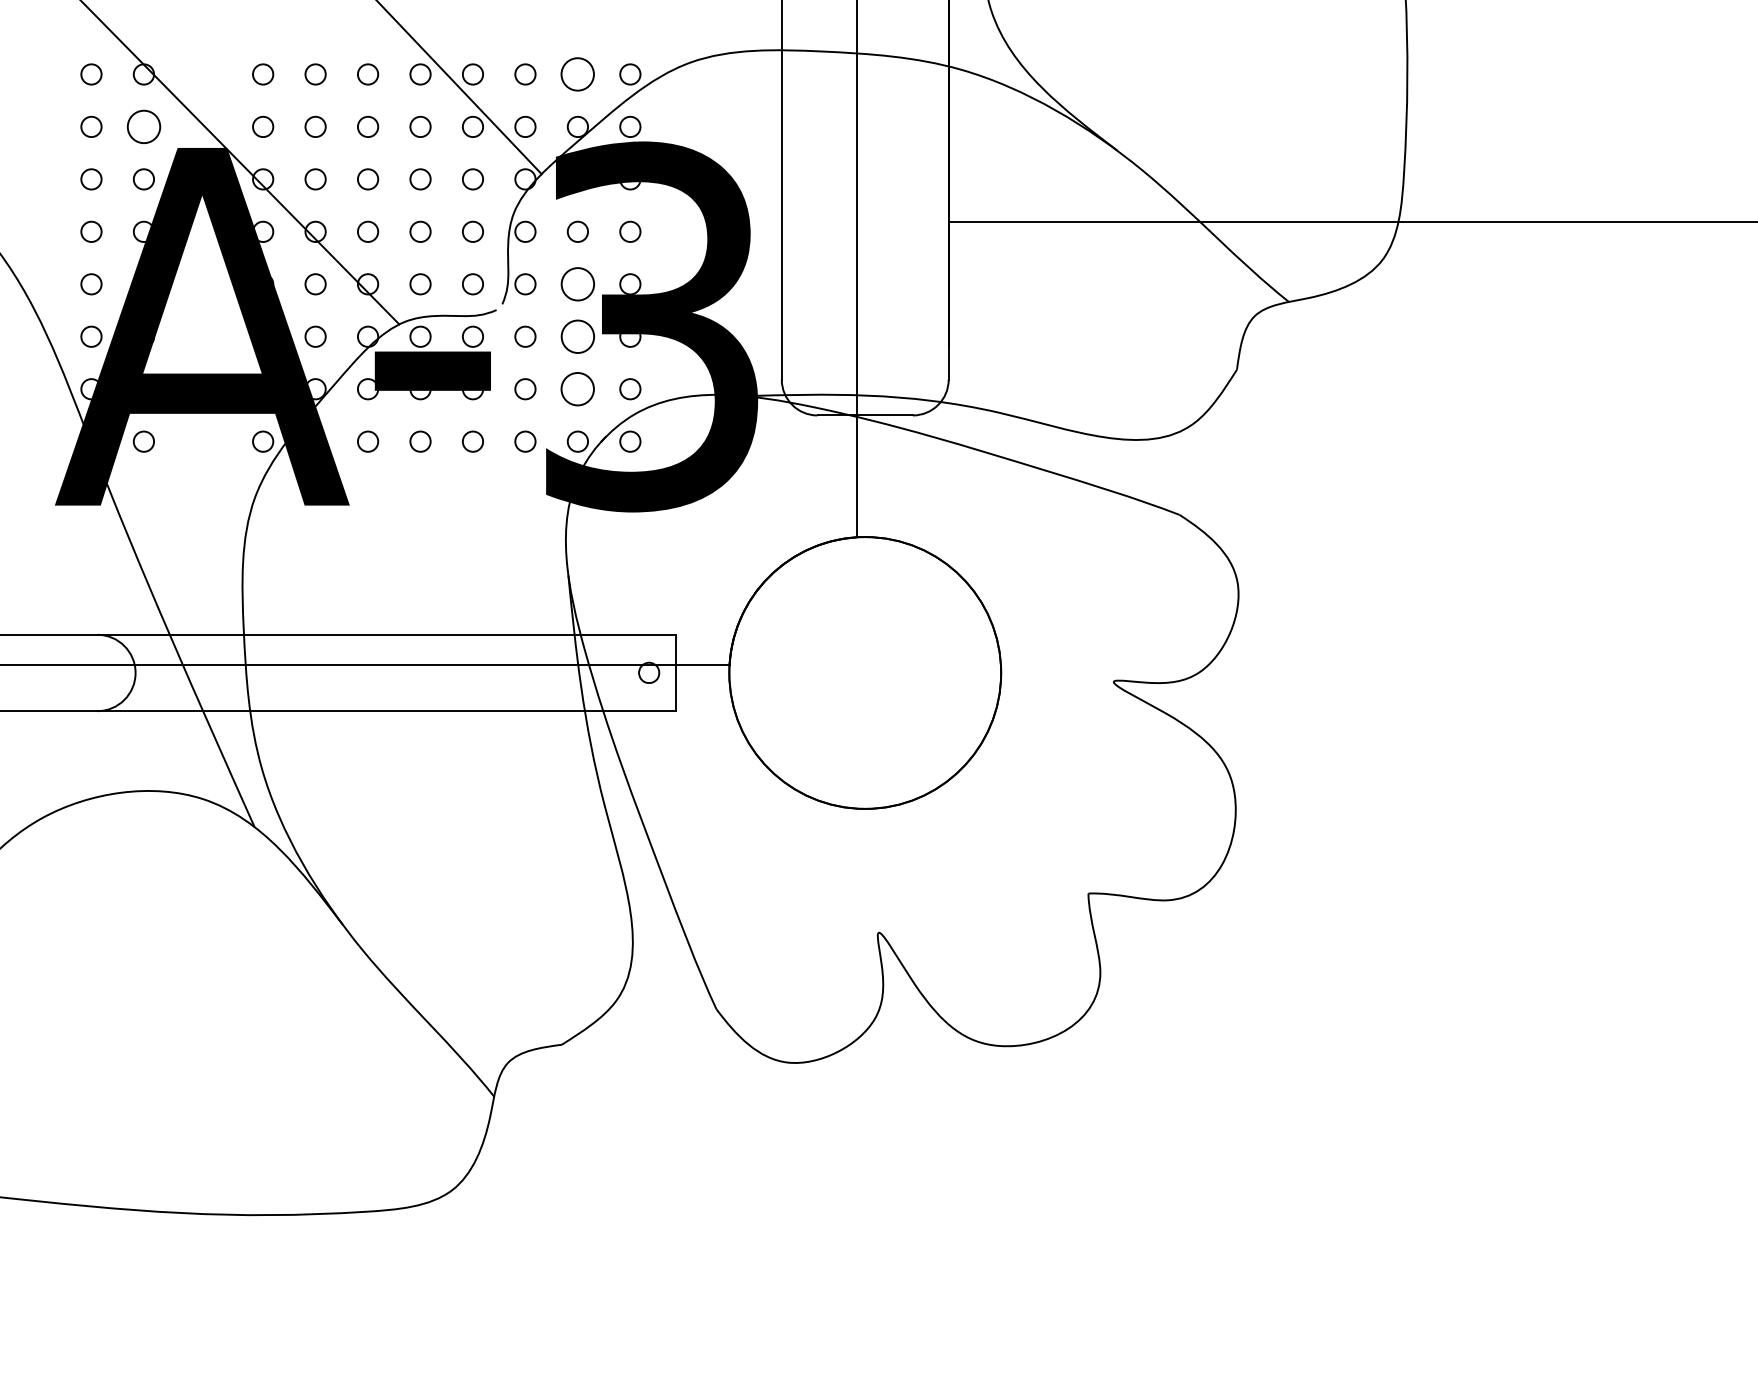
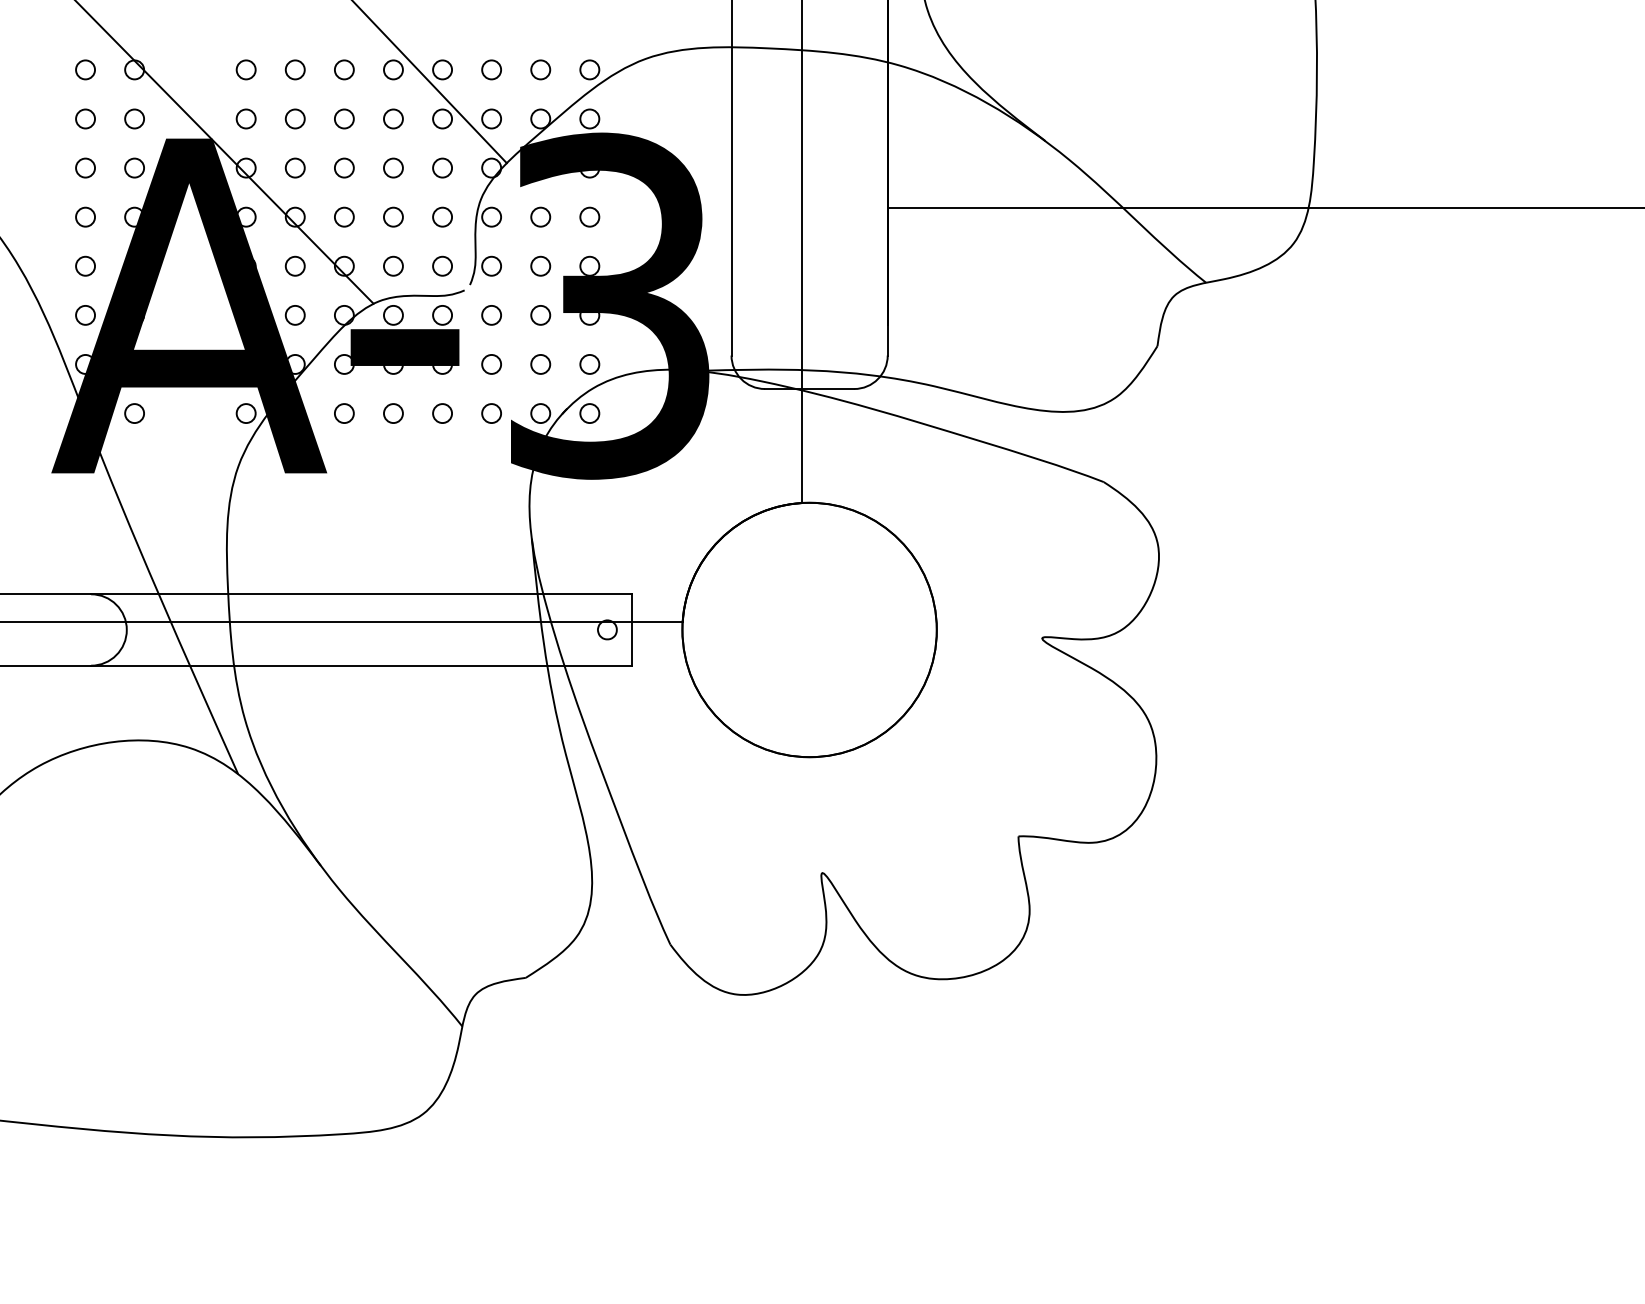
circle: (577, 74) -> (540, 69), size x0.62
circle: (143, 126) -> (134, 118), size x0.62
circle: (577, 283) -> (540, 265), size x0.62
circle: (577, 335) -> (540, 314), size x0.62
circle: (577, 389) -> (540, 364), size x0.62

